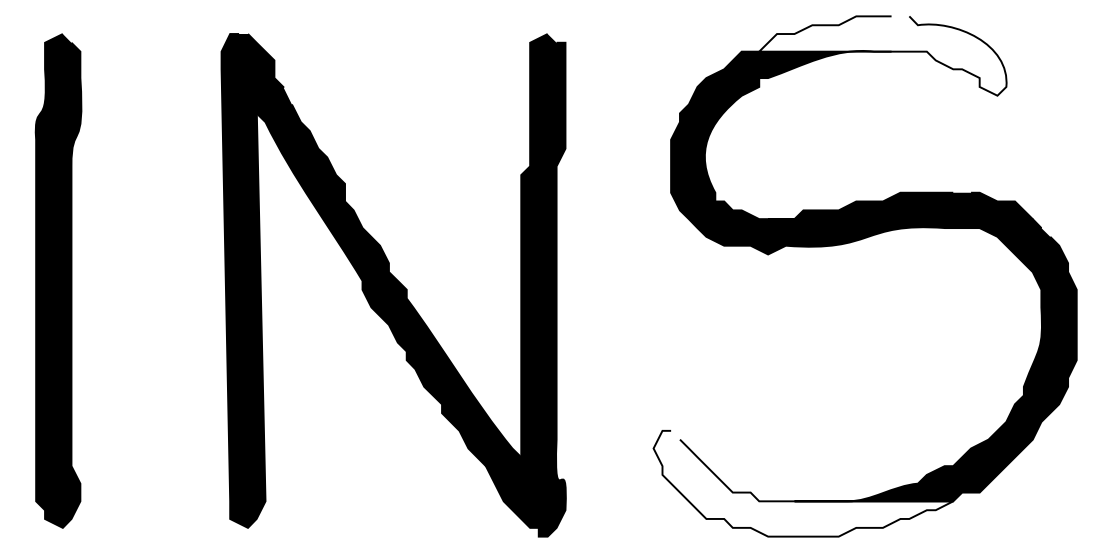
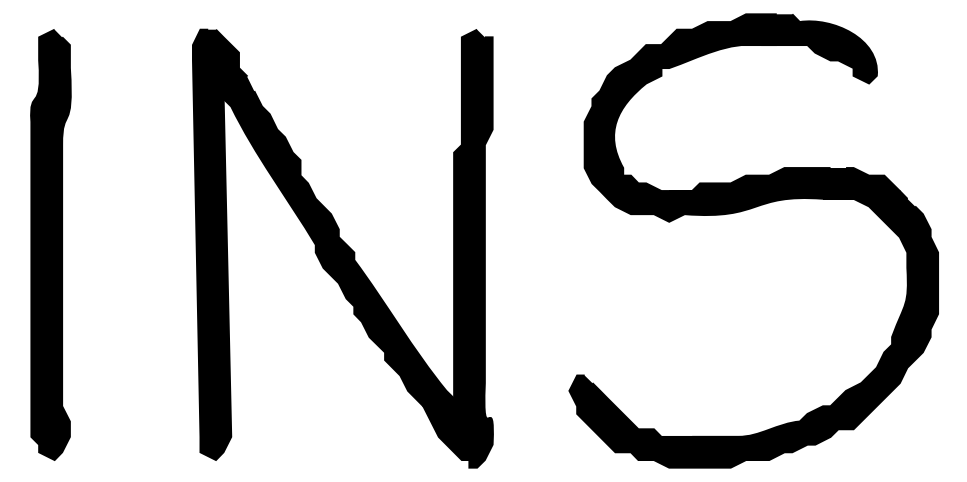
fill: (882, 55) -> (768, 48), added
fill: (803, 483) -> (700, 421), added

